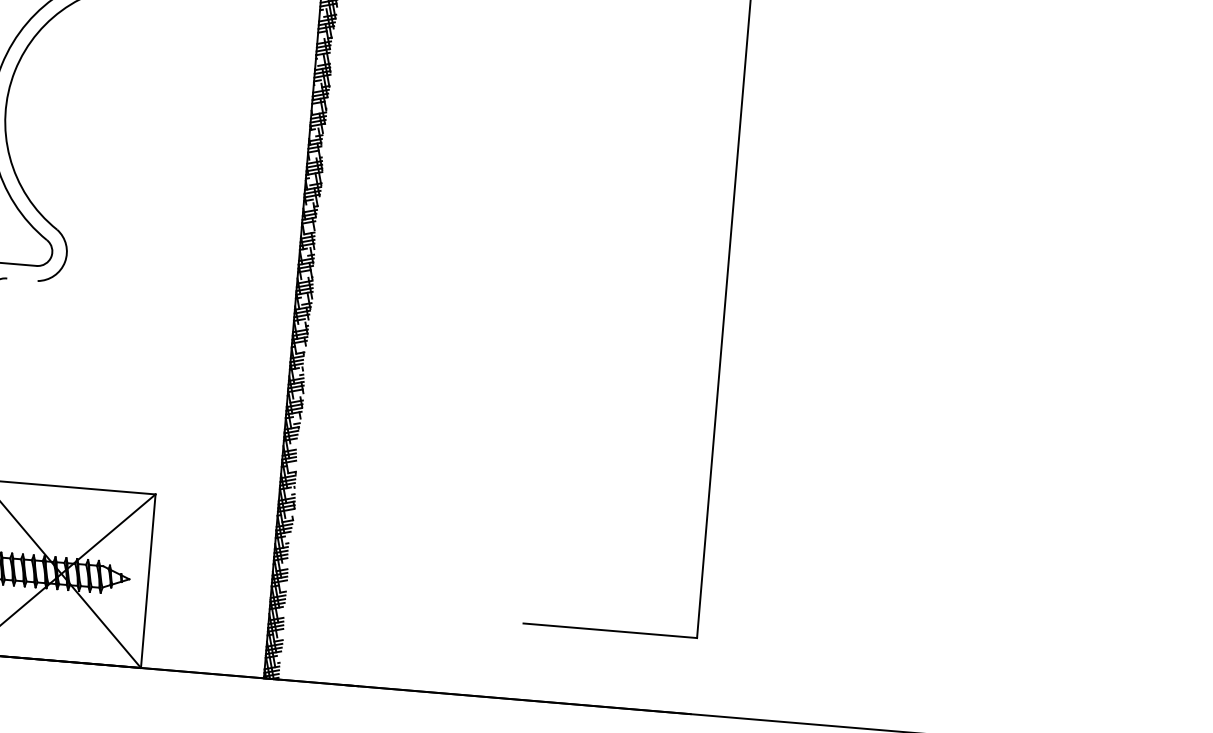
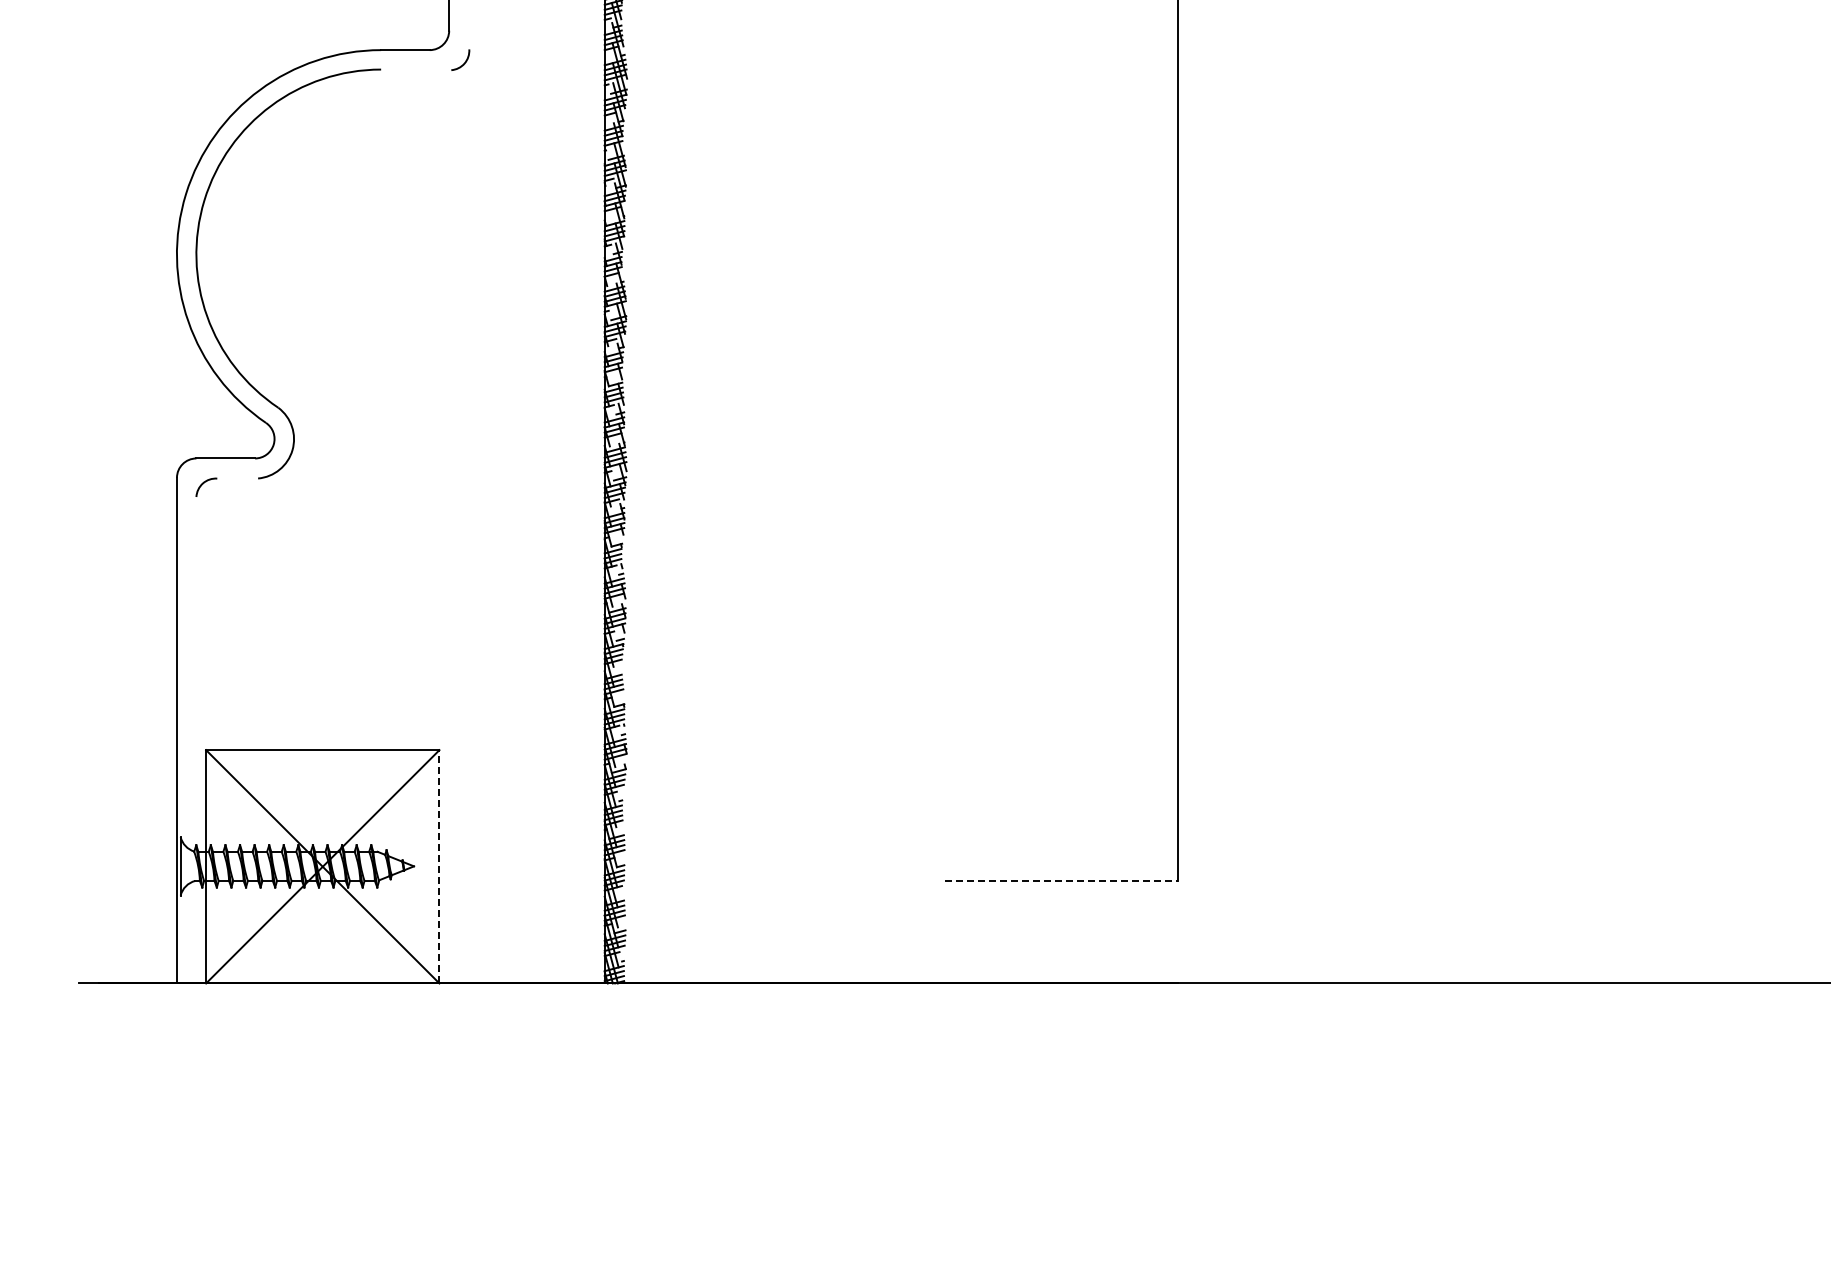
line: (148, 580) -> (439, 866), solid -> dashed
line: (610, 631) -> (1061, 881), solid -> dashed

